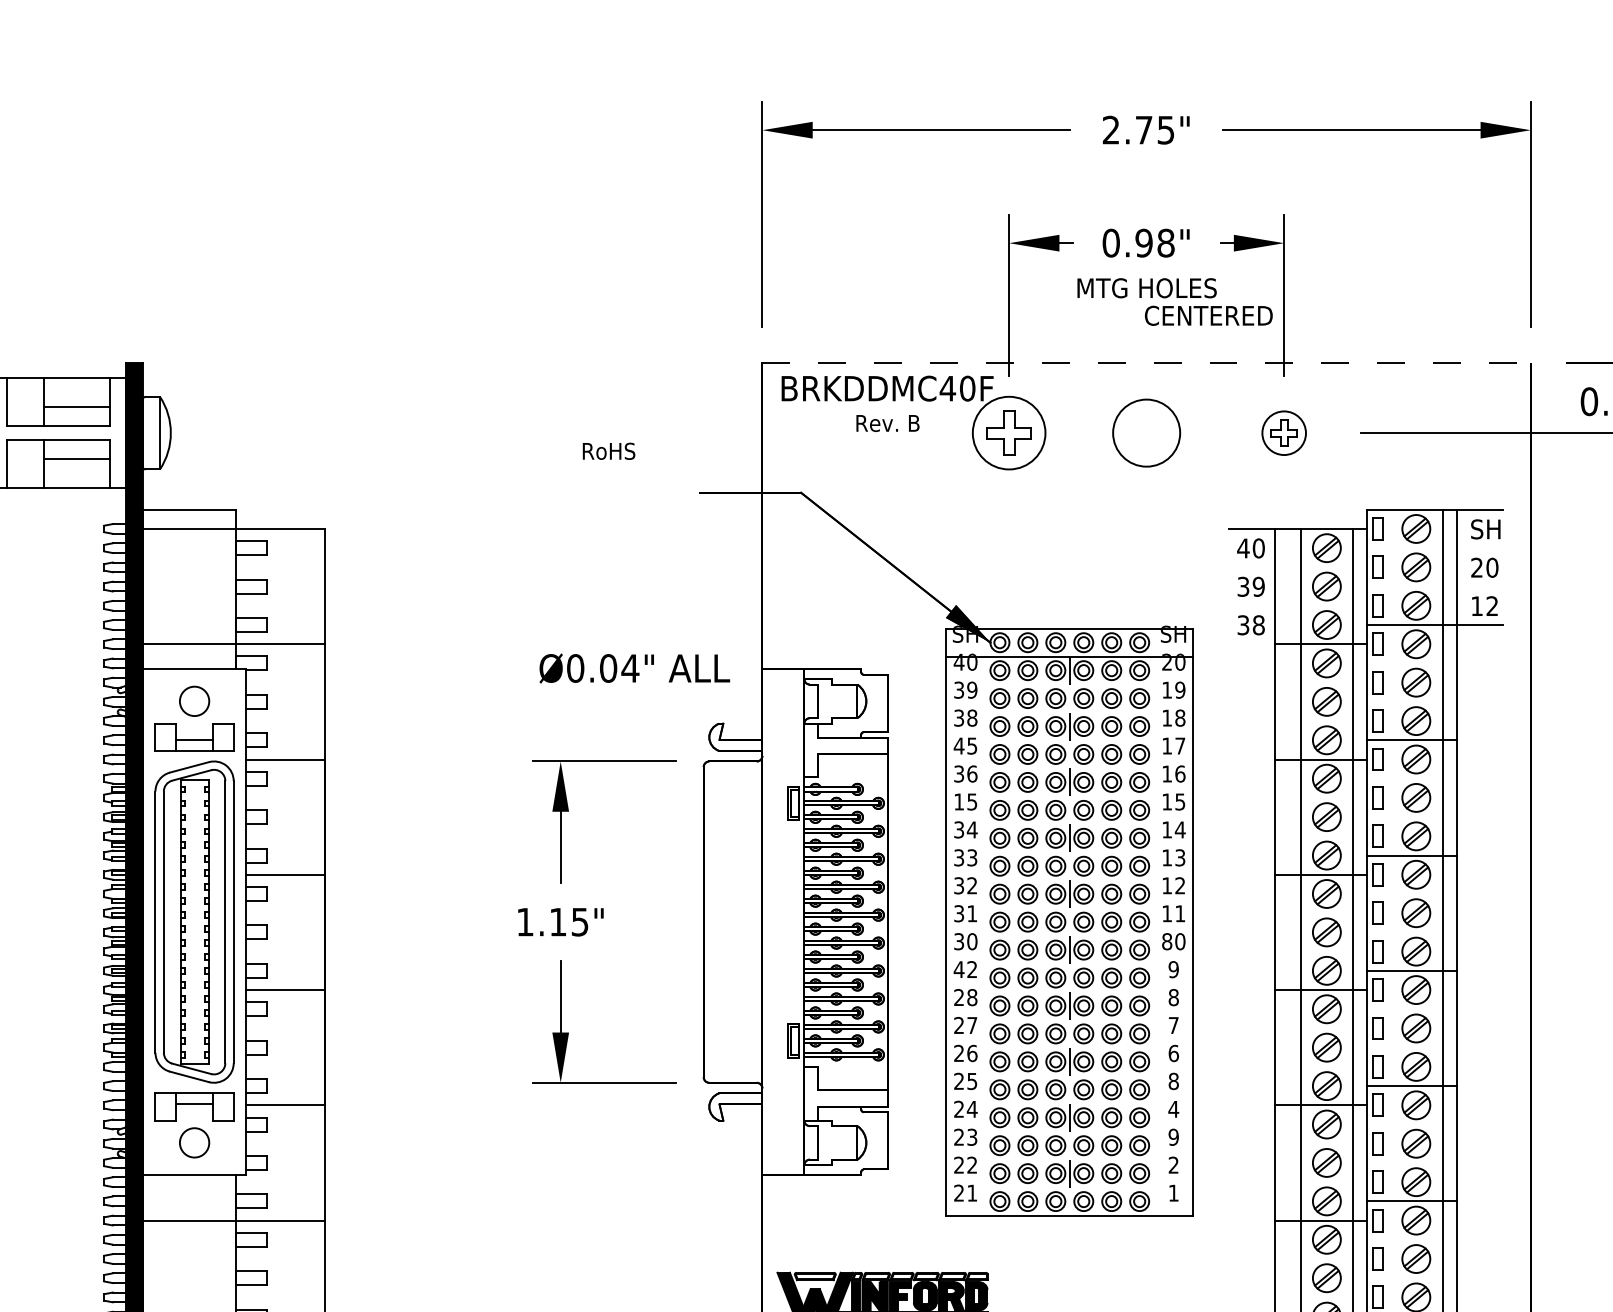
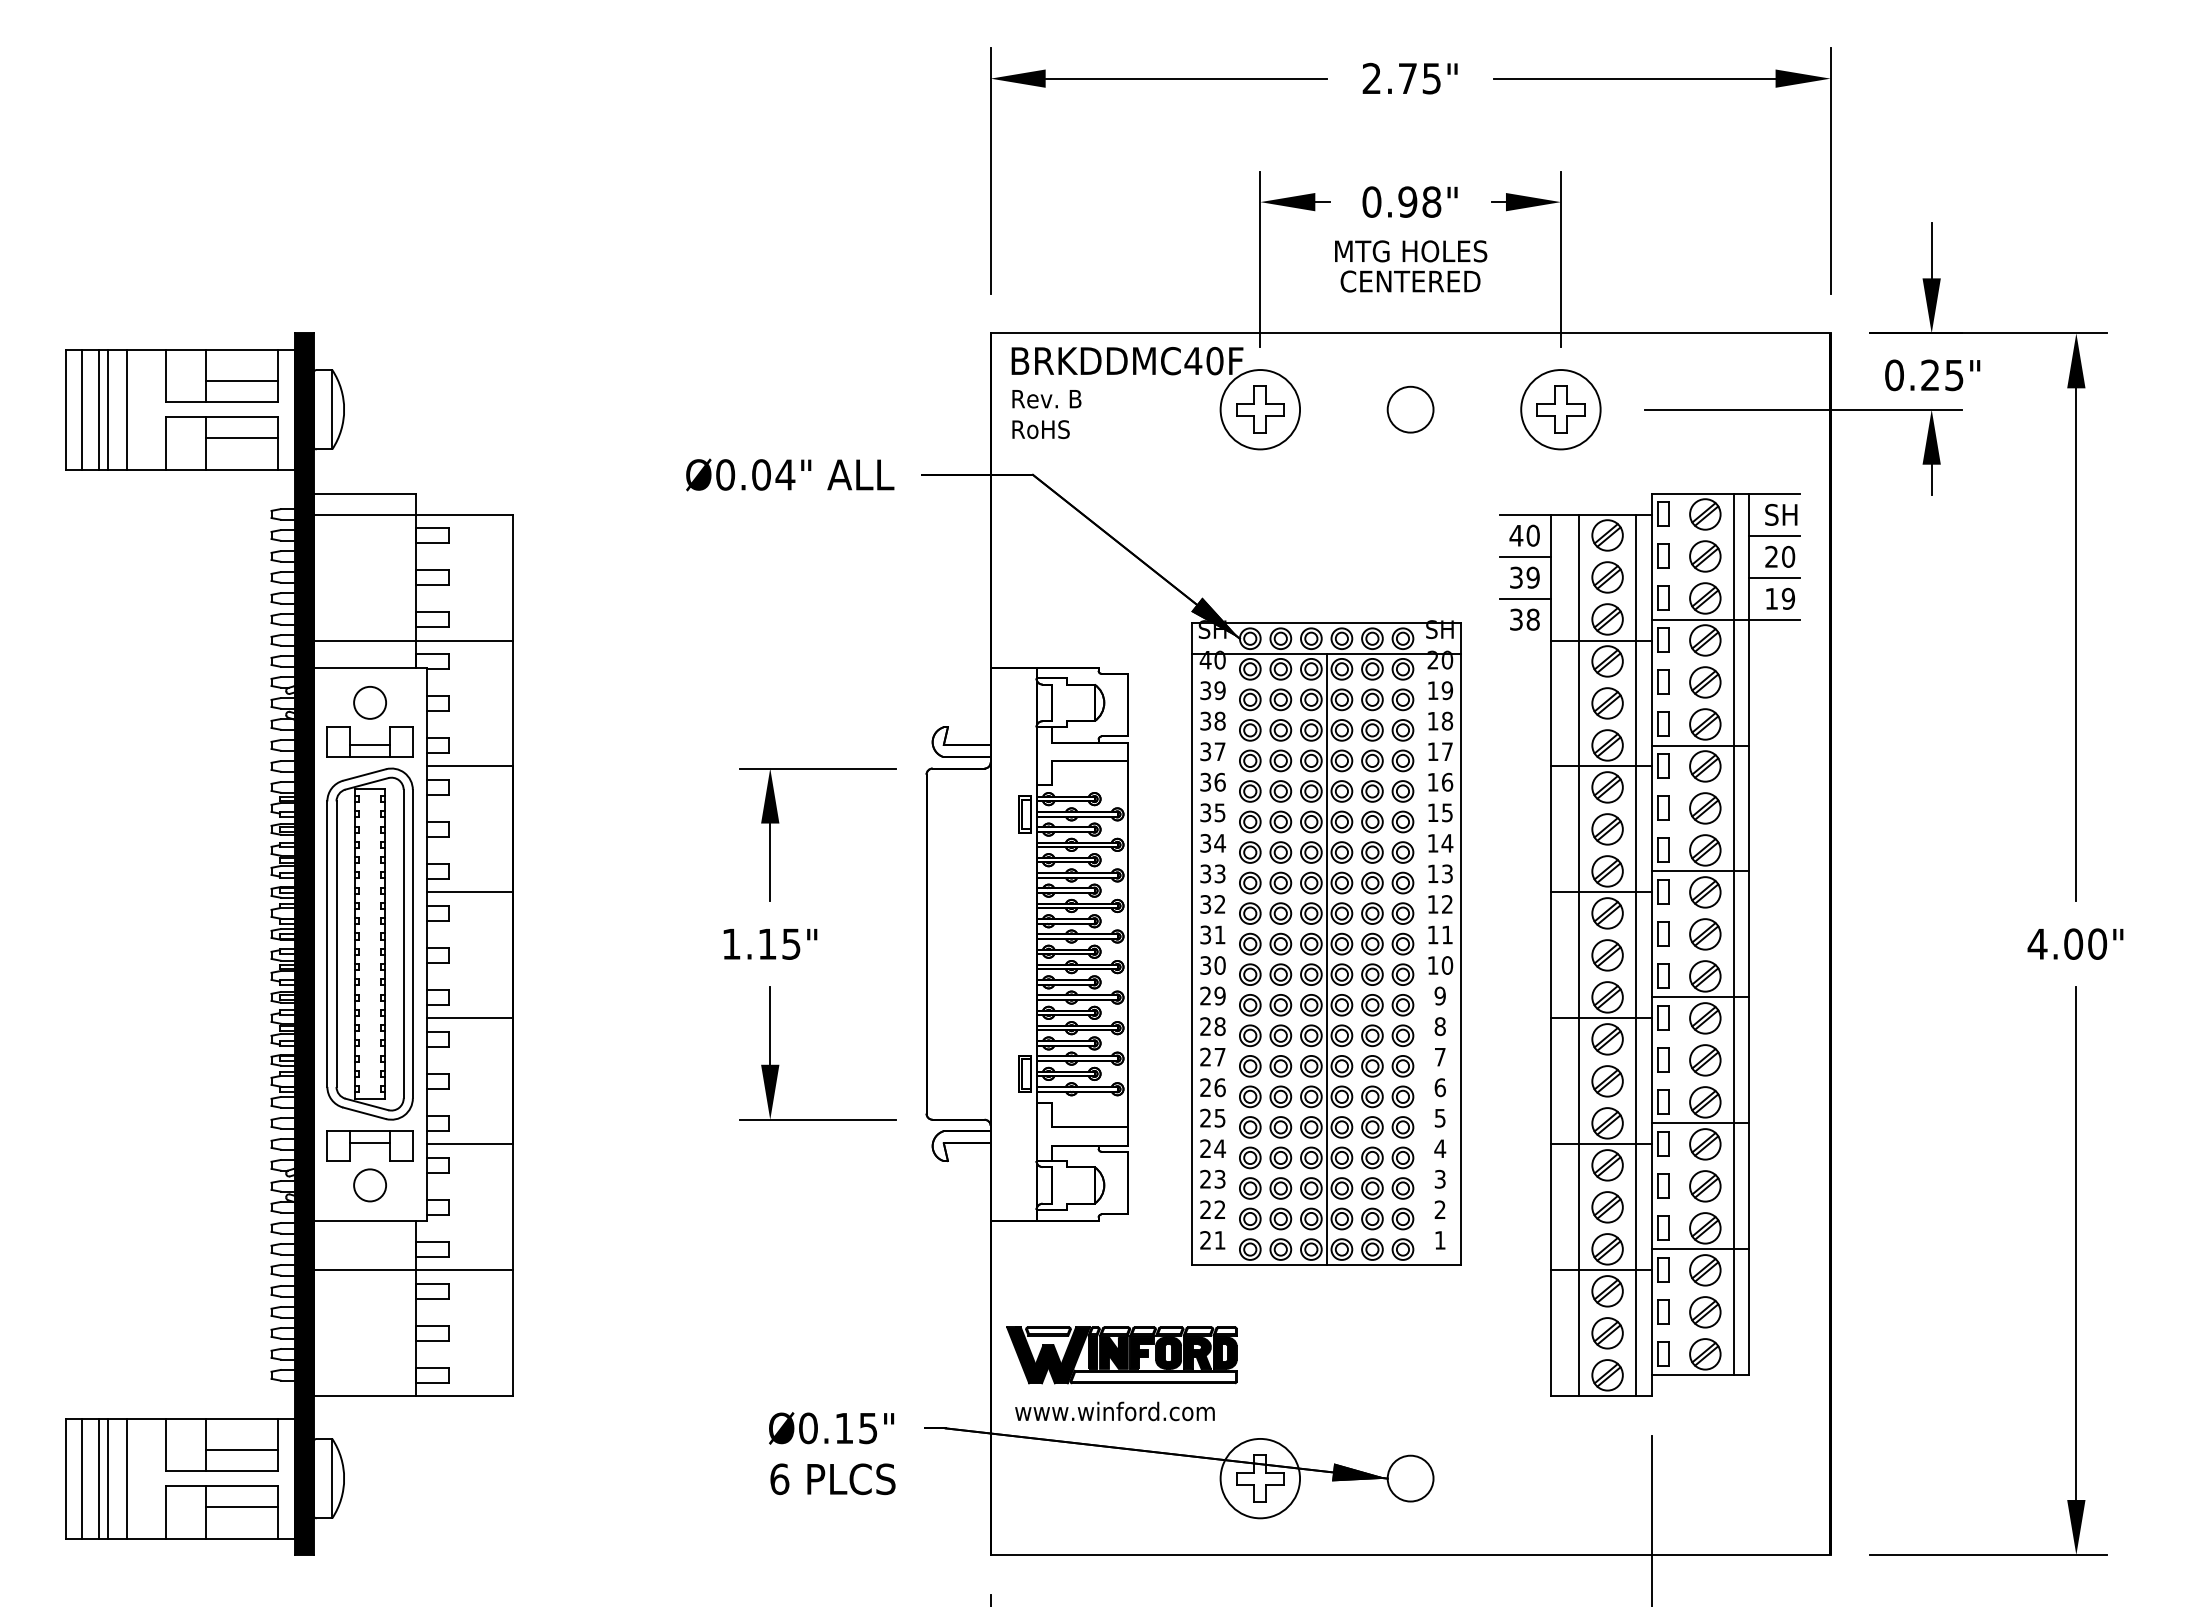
text: (1208, 315) -> (1410, 281), moved
line: (1146, 363) -> (1410, 333), dashed -> solid
text: (887, 423) -> (1046, 399), moved
circle: (1146, 432) -> (1410, 409), size x0.62
part: (1283, 432) -> (1560, 409), size x1.67
text: (608, 451) -> (1040, 429), moved
line: (1479, 548) -> (1774, 535), added
line: (1251, 567) -> (1525, 556), added
line: (1479, 586) -> (1774, 577), added
line: (1251, 605) -> (1525, 598), added
text: (1492, 605) -> (1788, 598), 12 -> 19
text: (635, 668) -> (790, 474), moved
text: (965, 745) -> (1212, 751), 45 -> 37
text: (958, 801) -> (1205, 812), 15 -> 35
line: (1069, 936) -> (1326, 959), dashed -> solid
text: (1166, 941) -> (1432, 965), 80 -> 10
text: (965, 969) -> (1212, 995), 42 -> 29
text: (1173, 1080) -> (1439, 1117), 8 -> 5
text: (1173, 1137) -> (1439, 1179), 9 -> 3

